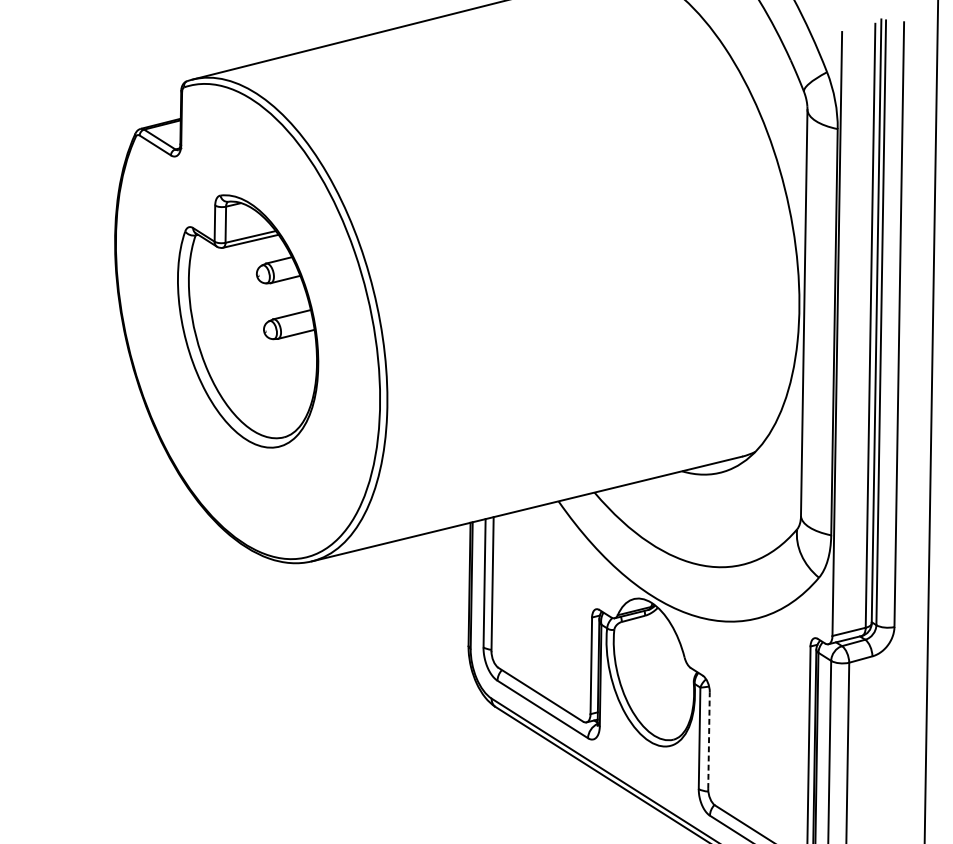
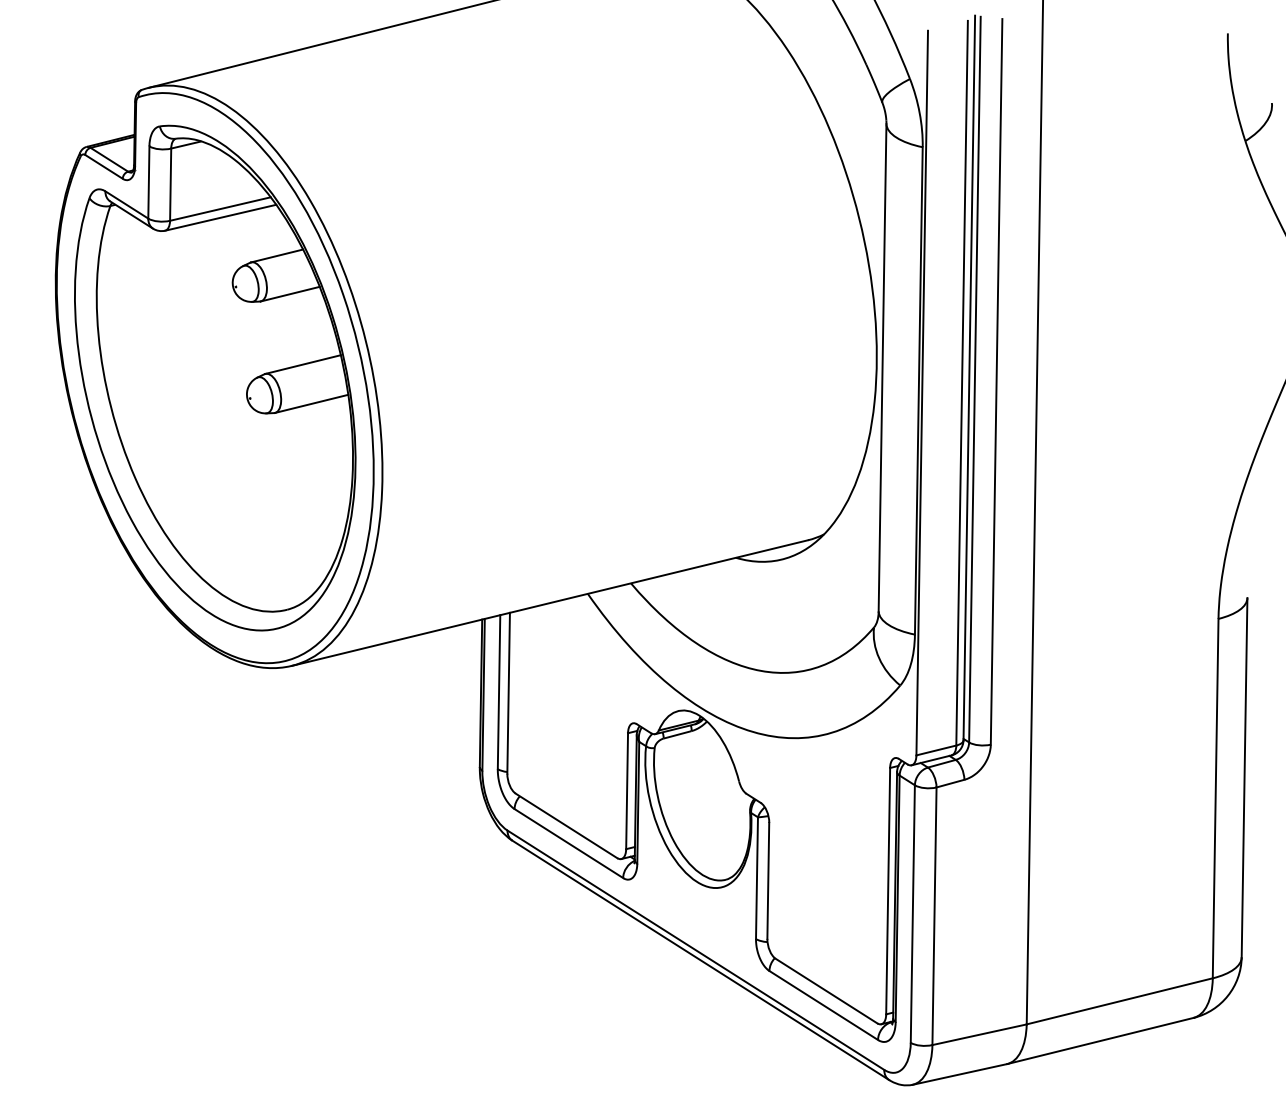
part: (248, 321) -> (215, 377), size x1.67
line: (709, 740) -> (768, 880), dashed -> solid

